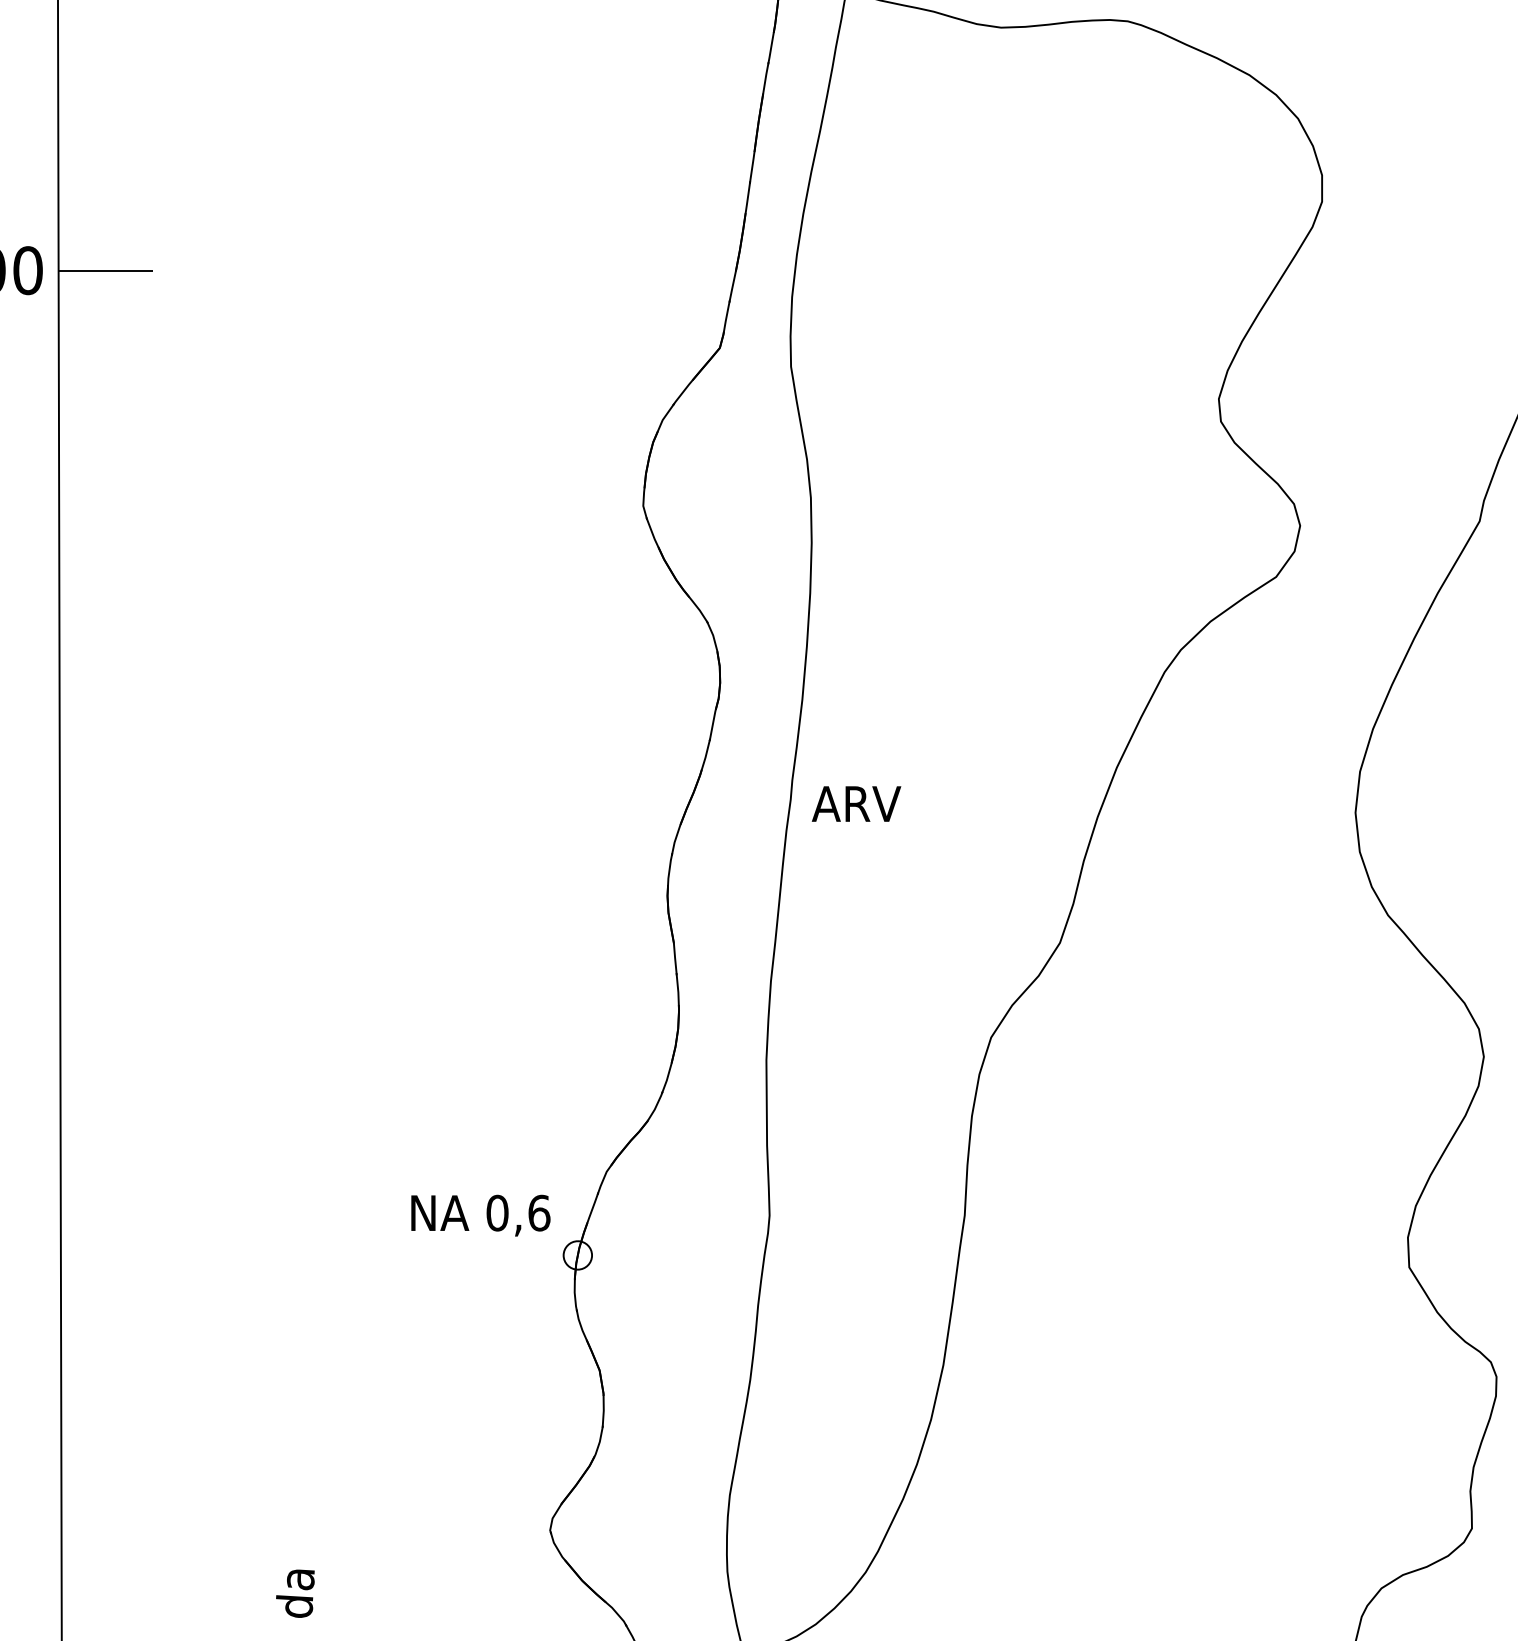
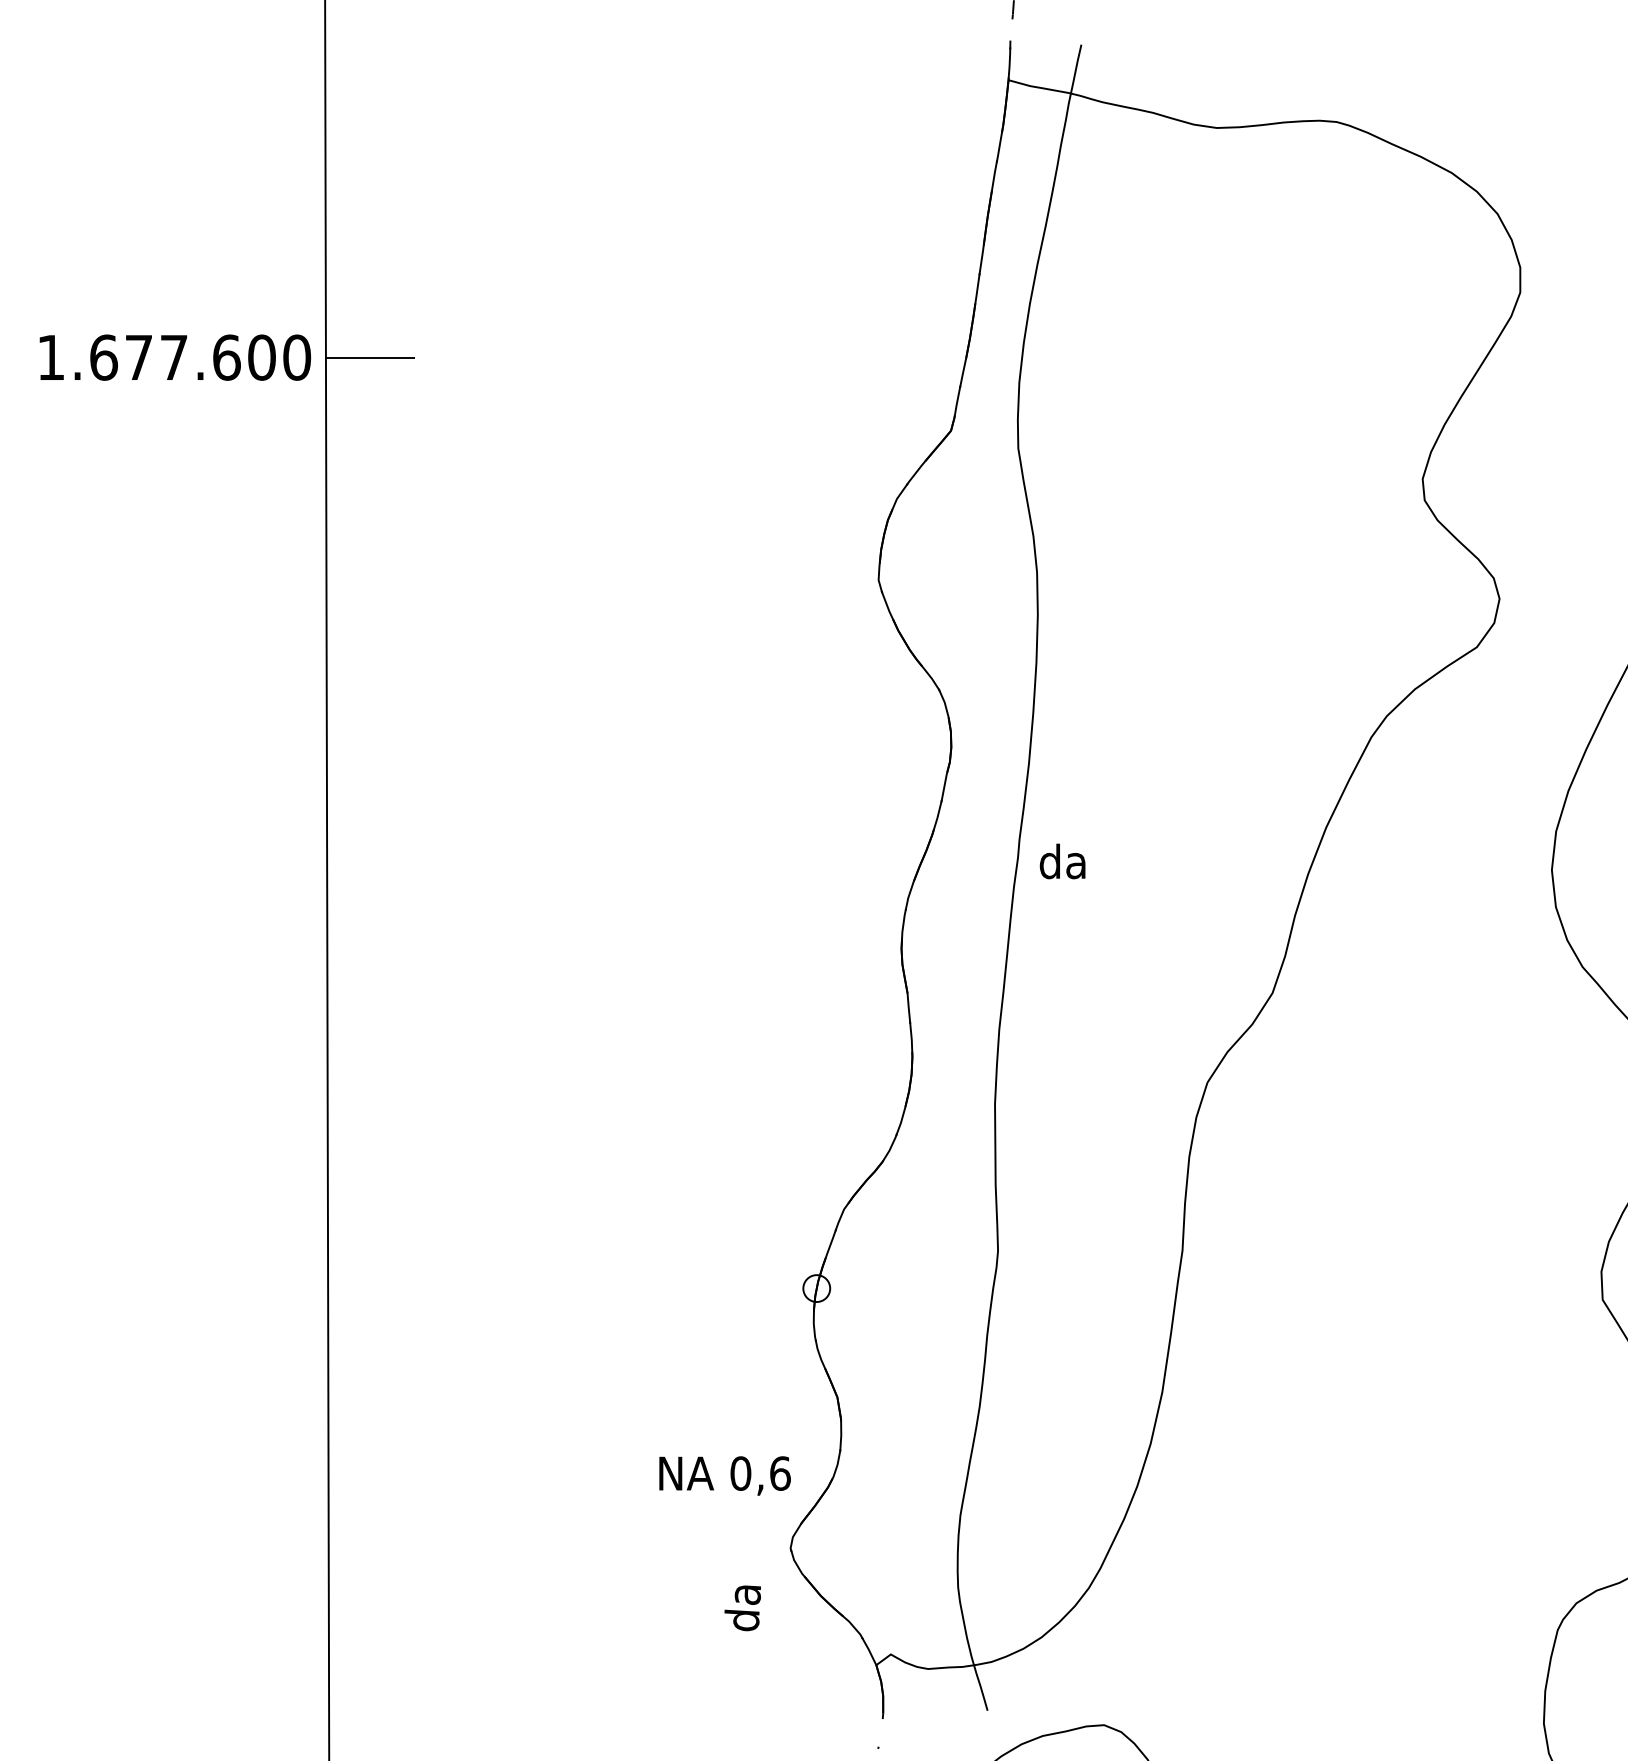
text: (856, 803) -> (1080, 861), ARV -> da
text: (480, 1215) -> (724, 1475), moved
text: (295, 1593) -> (742, 1608), moved

